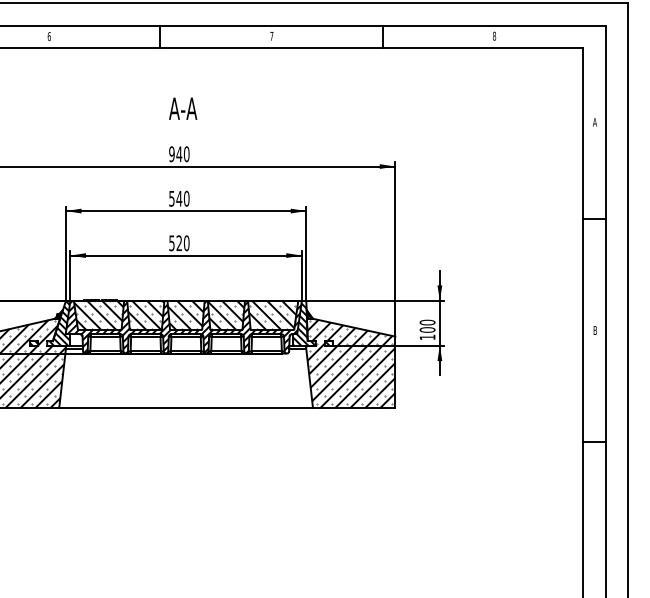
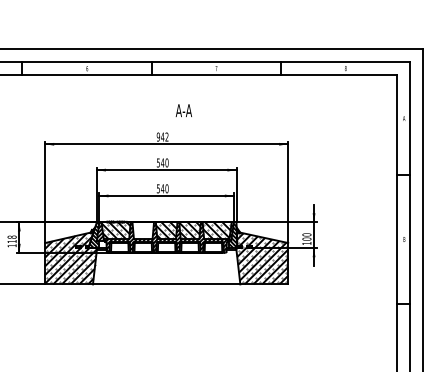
text: (182, 108) -> (183, 110), moved
text: (185, 153) -> (166, 136), 940 -> 942
text: (178, 242) -> (162, 188), 520 -> 540
hatch: (146, 315) -> (143, 230), removed

